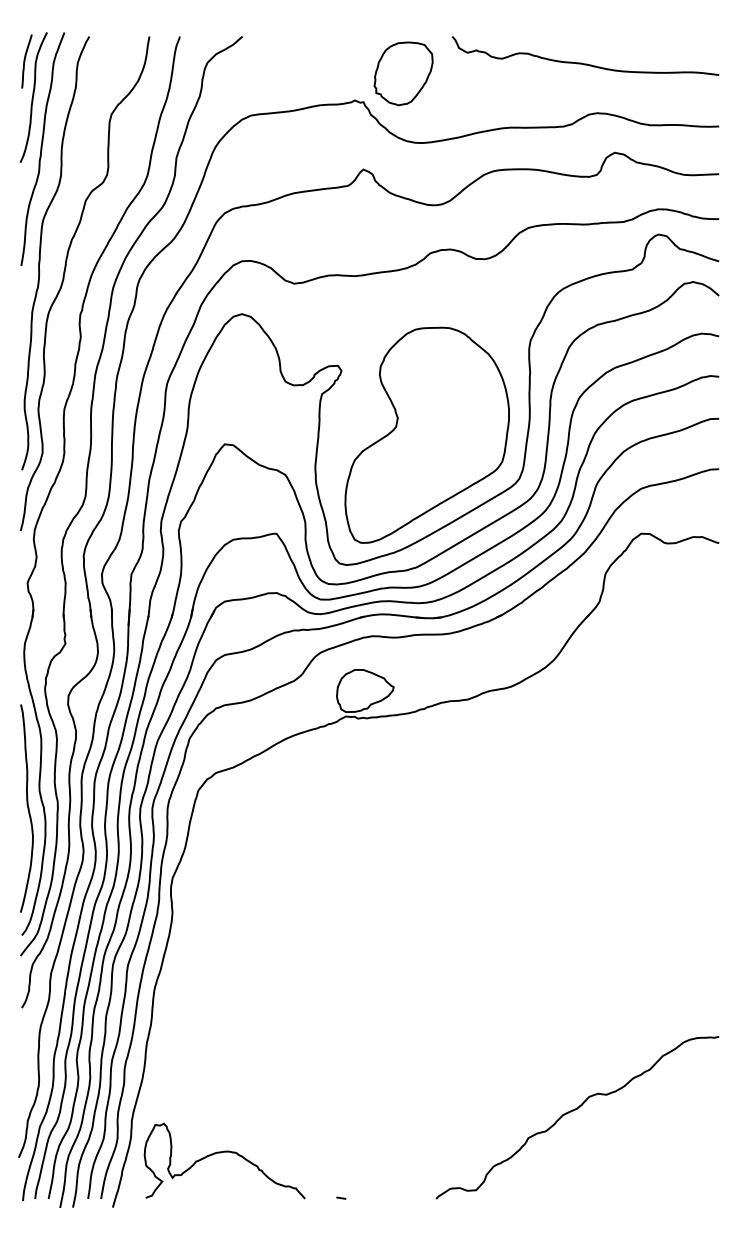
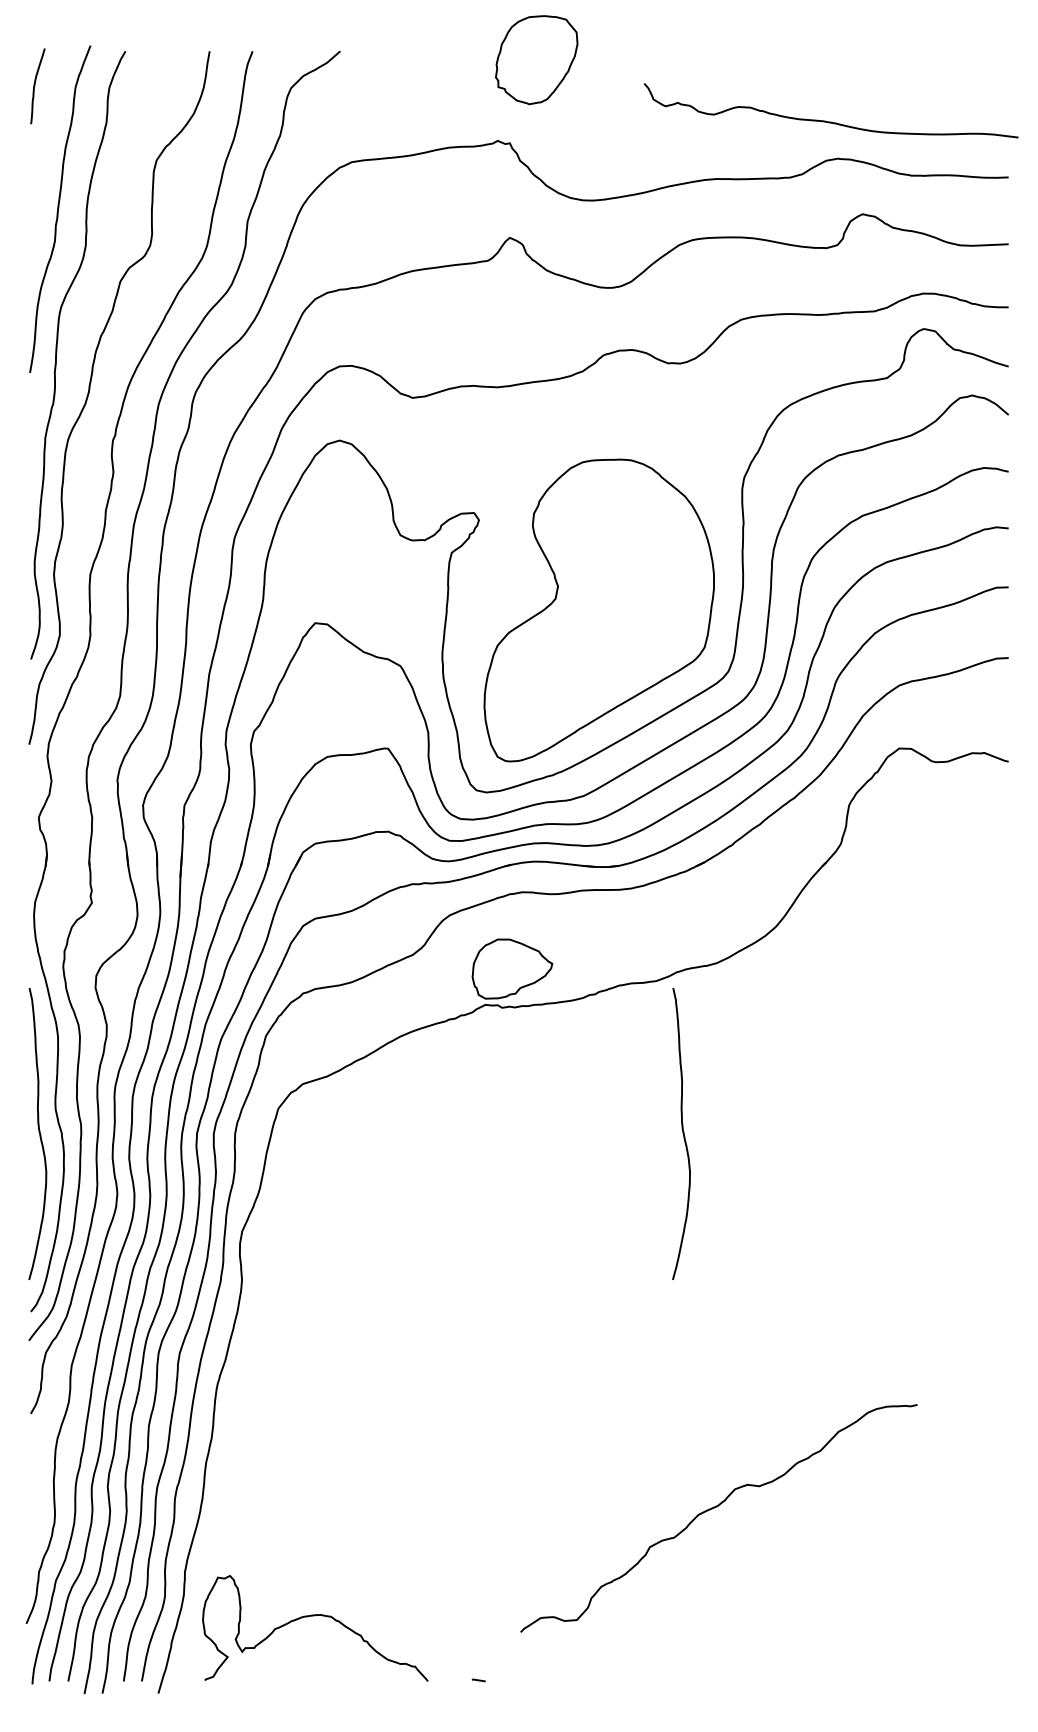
curve: (585, 63) -> (831, 121), moved
part: (403, 73) -> (536, 59), moved
curve: (33, 97) -> (47, 136), removed
curve: (486, 808) -> (682, 1133), added
curve: (573, 1111) -> (713, 1509), moved

